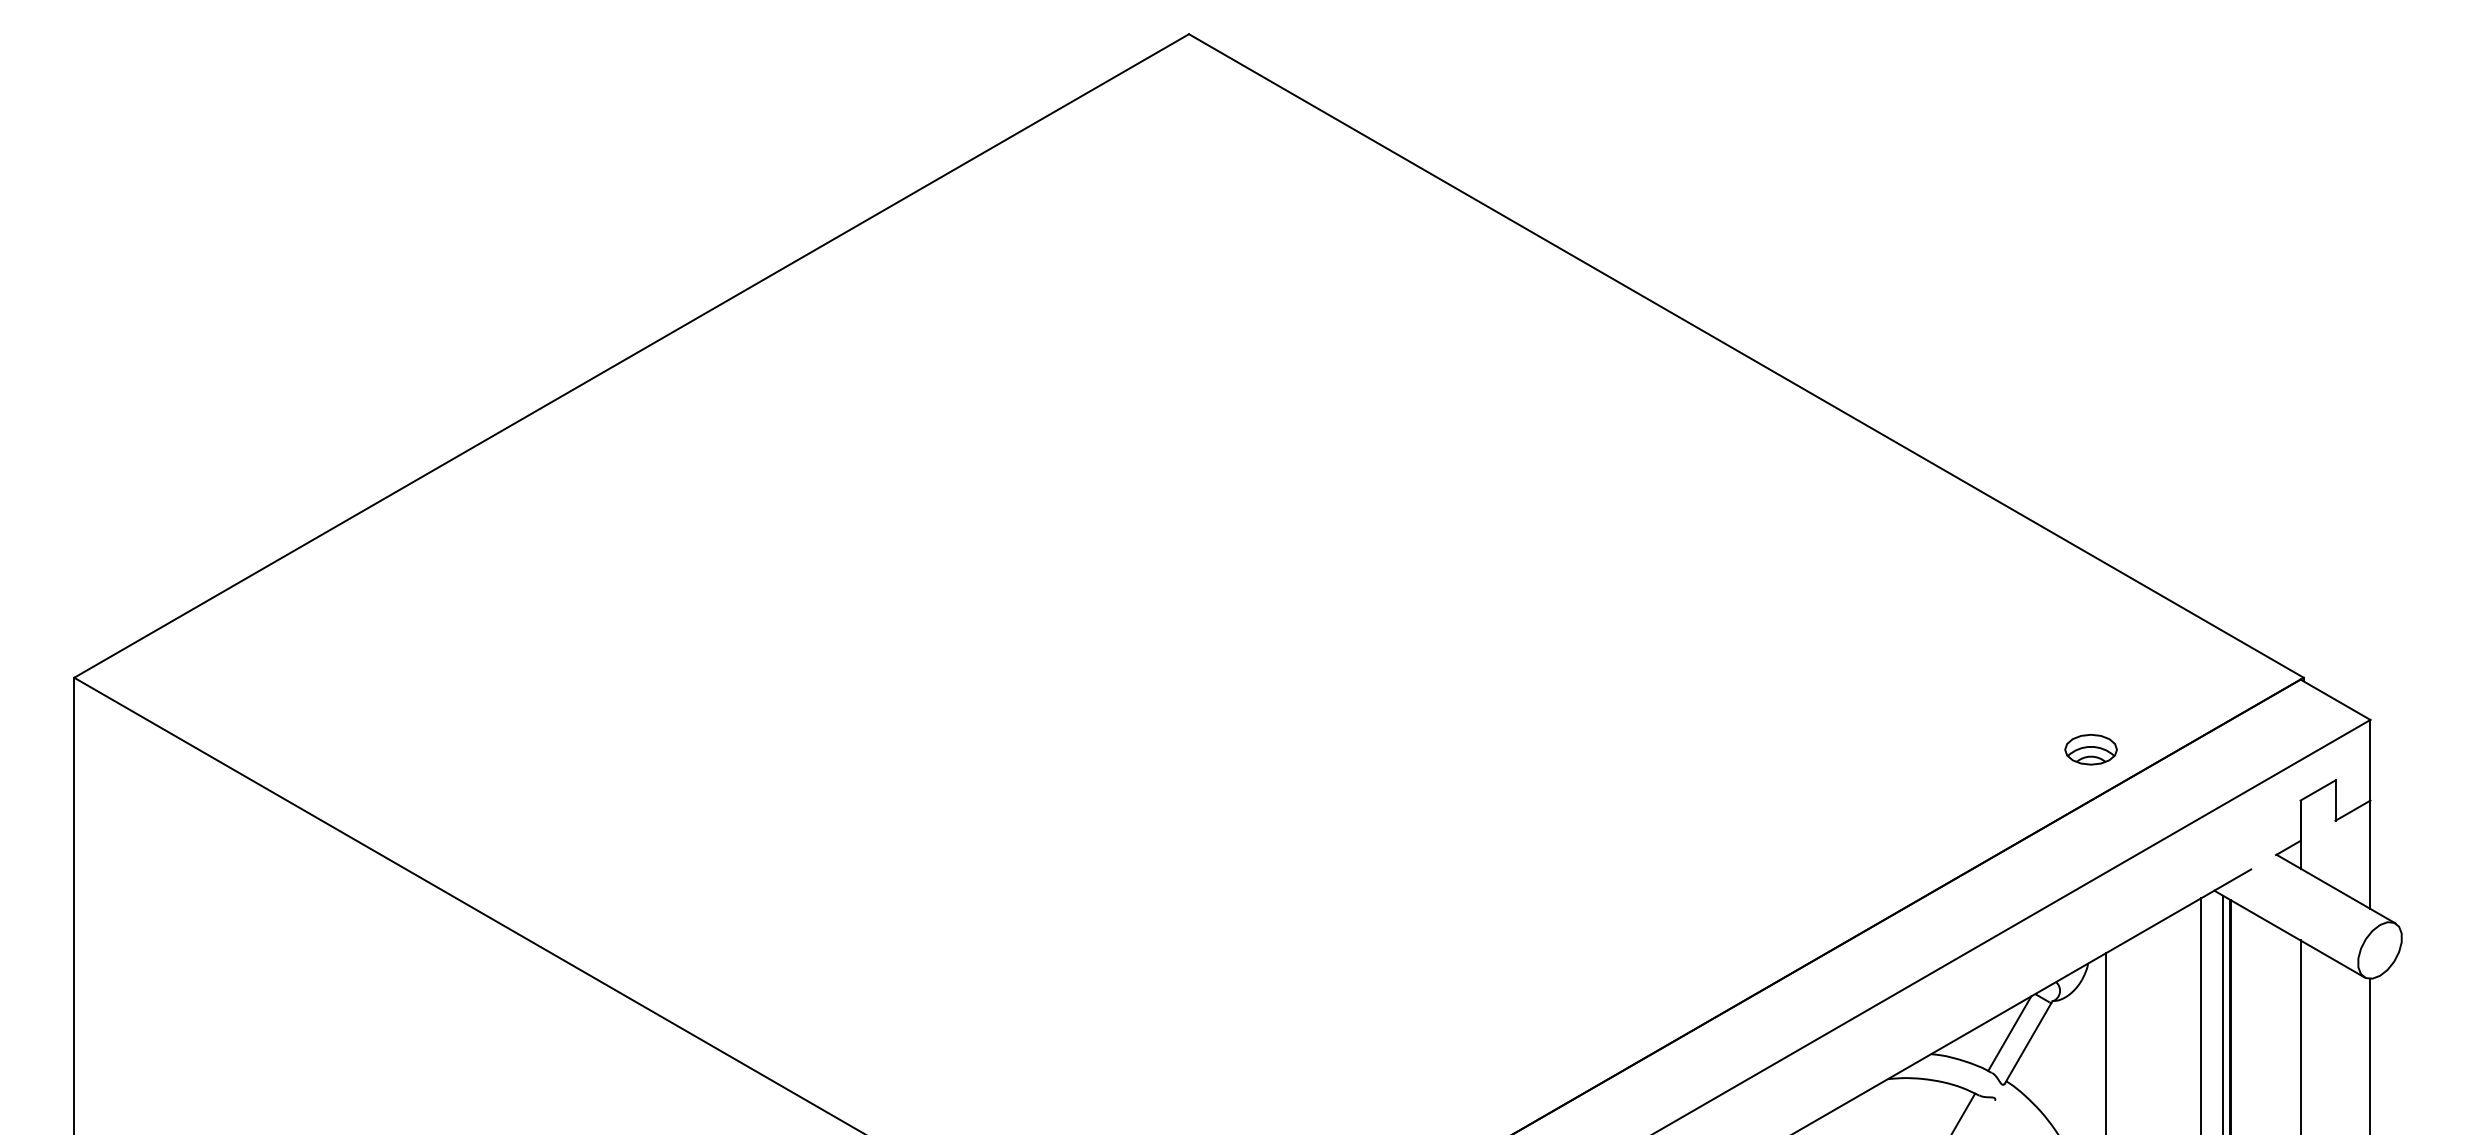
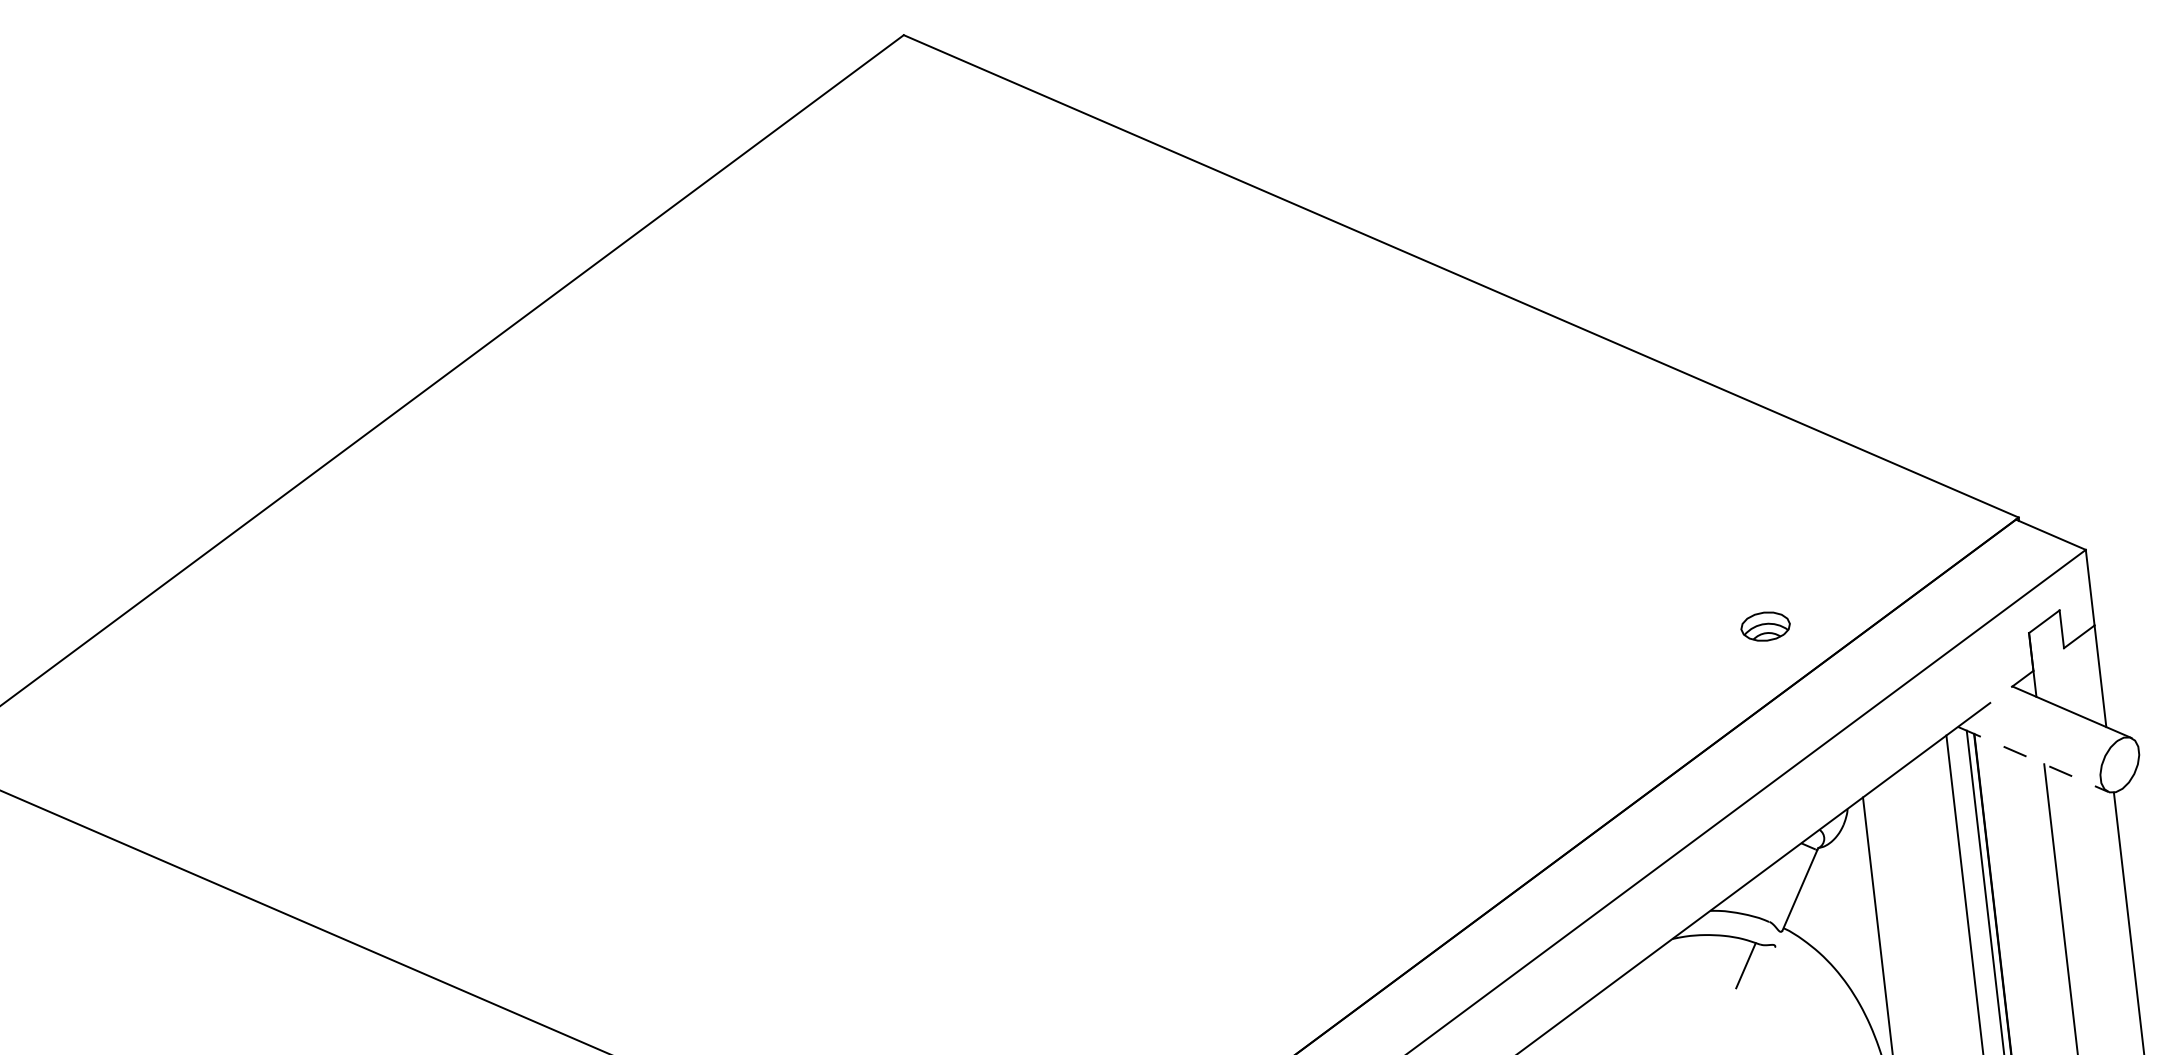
part: (2090, 749) -> (1765, 626), moved
line: (2289, 934) -> (2033, 759), solid -> dashed
line: (2009, 1033) -> (1781, 883), removed

